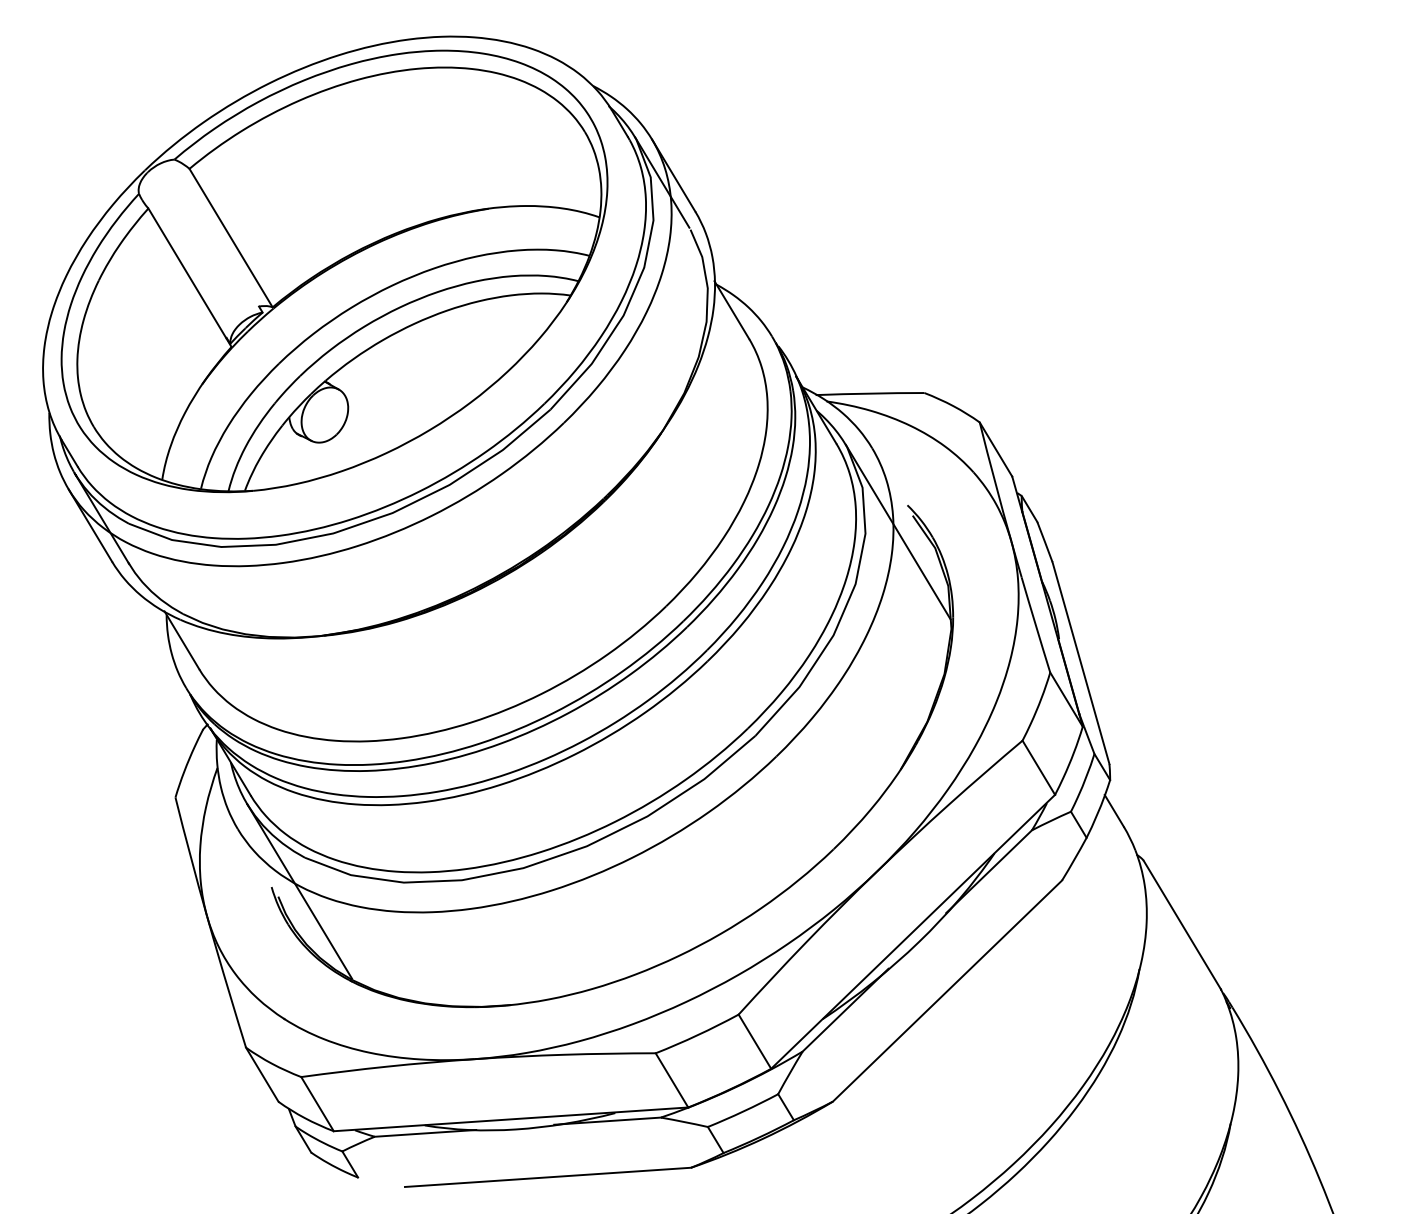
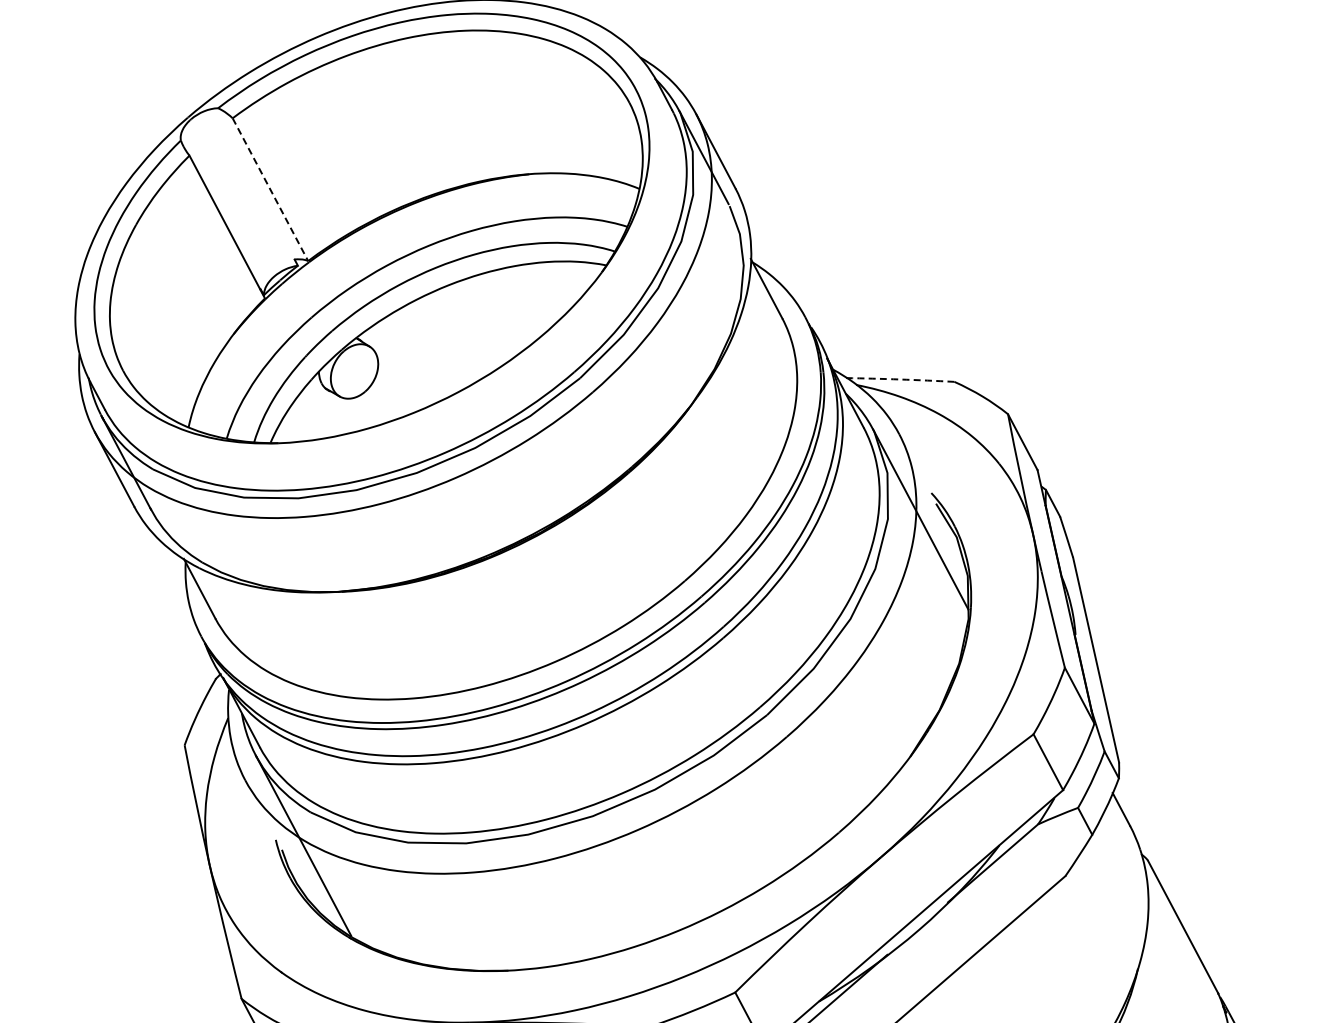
line: (231, 238) -> (270, 190), solid -> dashed
arc: (870, 393) -> (900, 379), solid -> dashed

